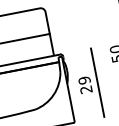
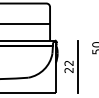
text: (83, 79) -> (68, 62), 29 -> 22

